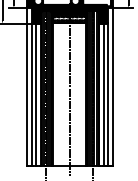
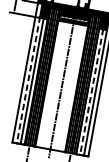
line: (31, 94) -> (28, 80), solid -> dashed
line: (103, 95) -> (91, 92), solid -> dashed

